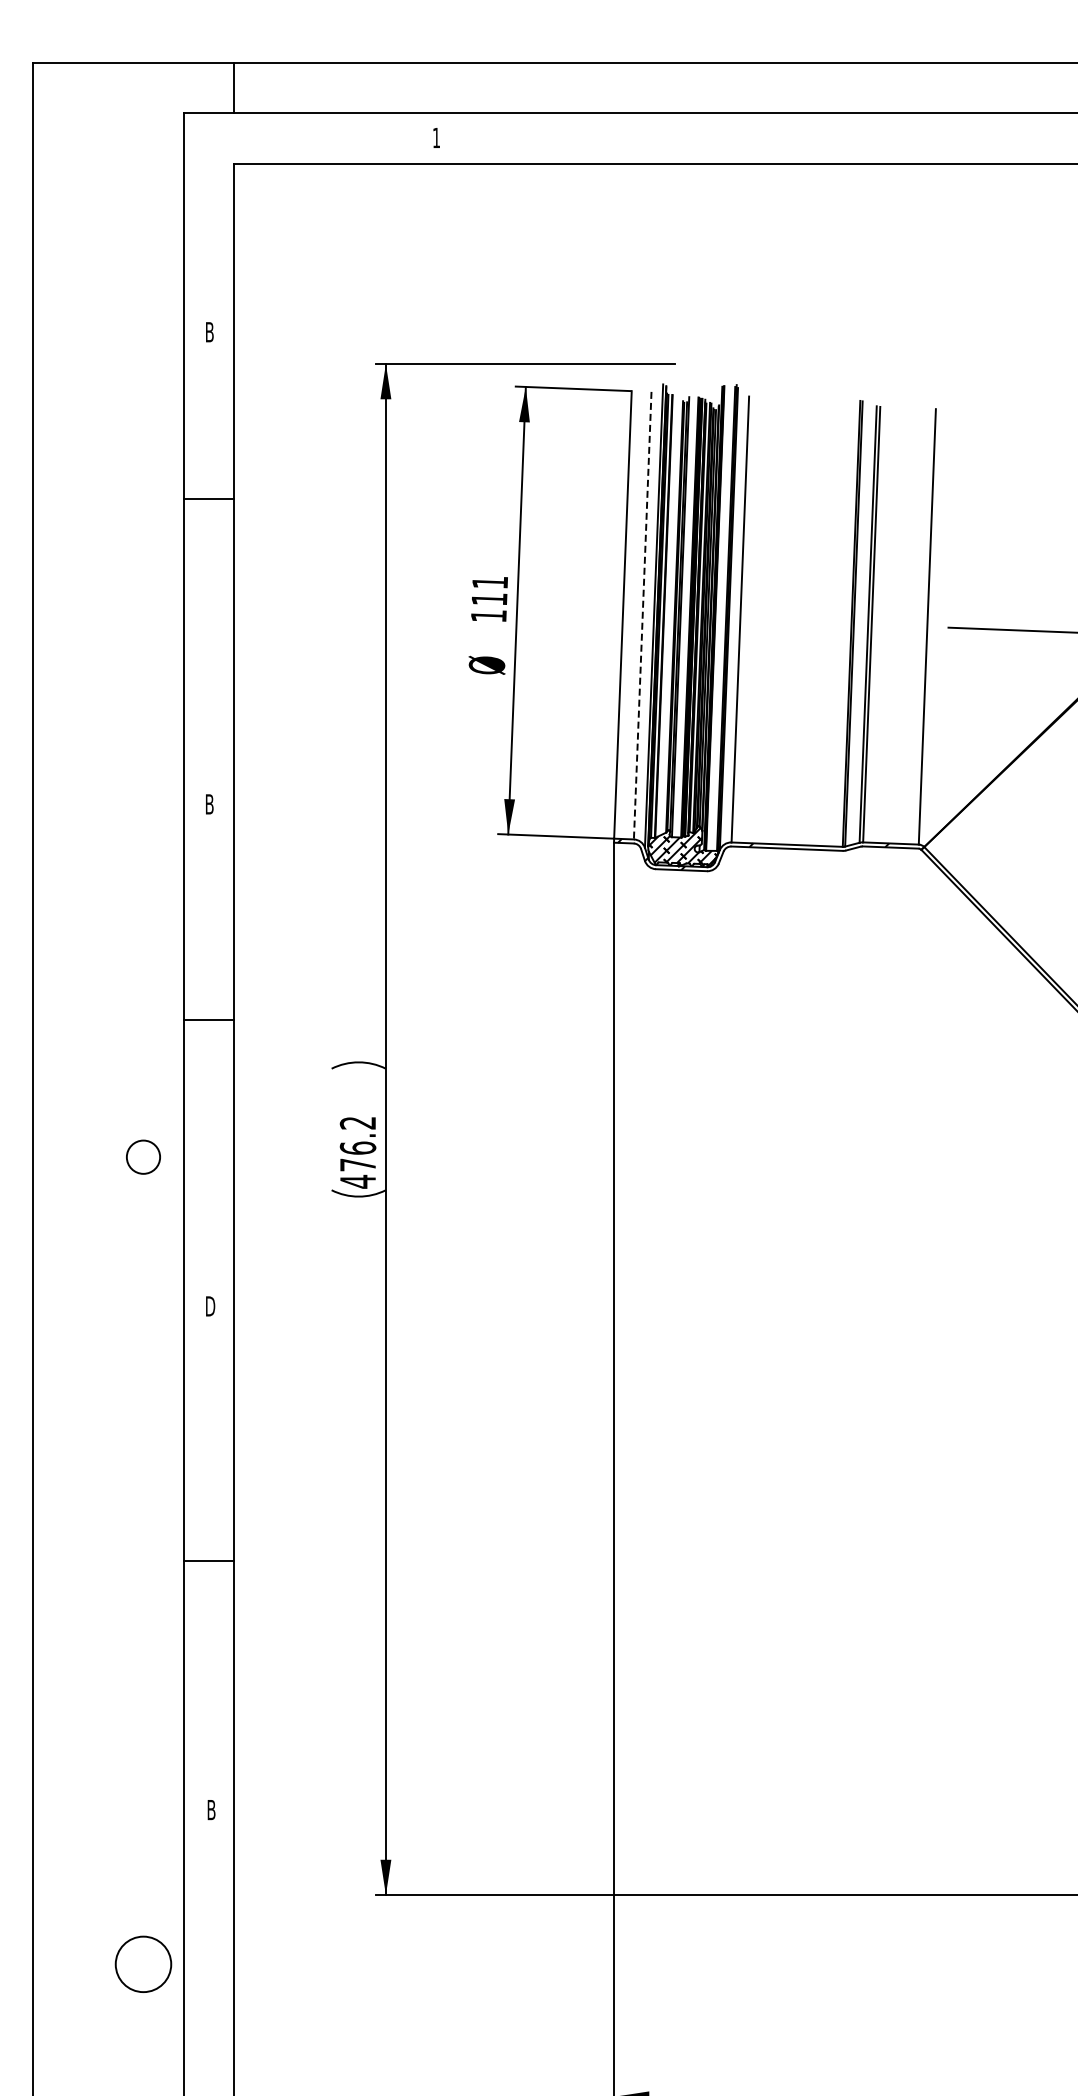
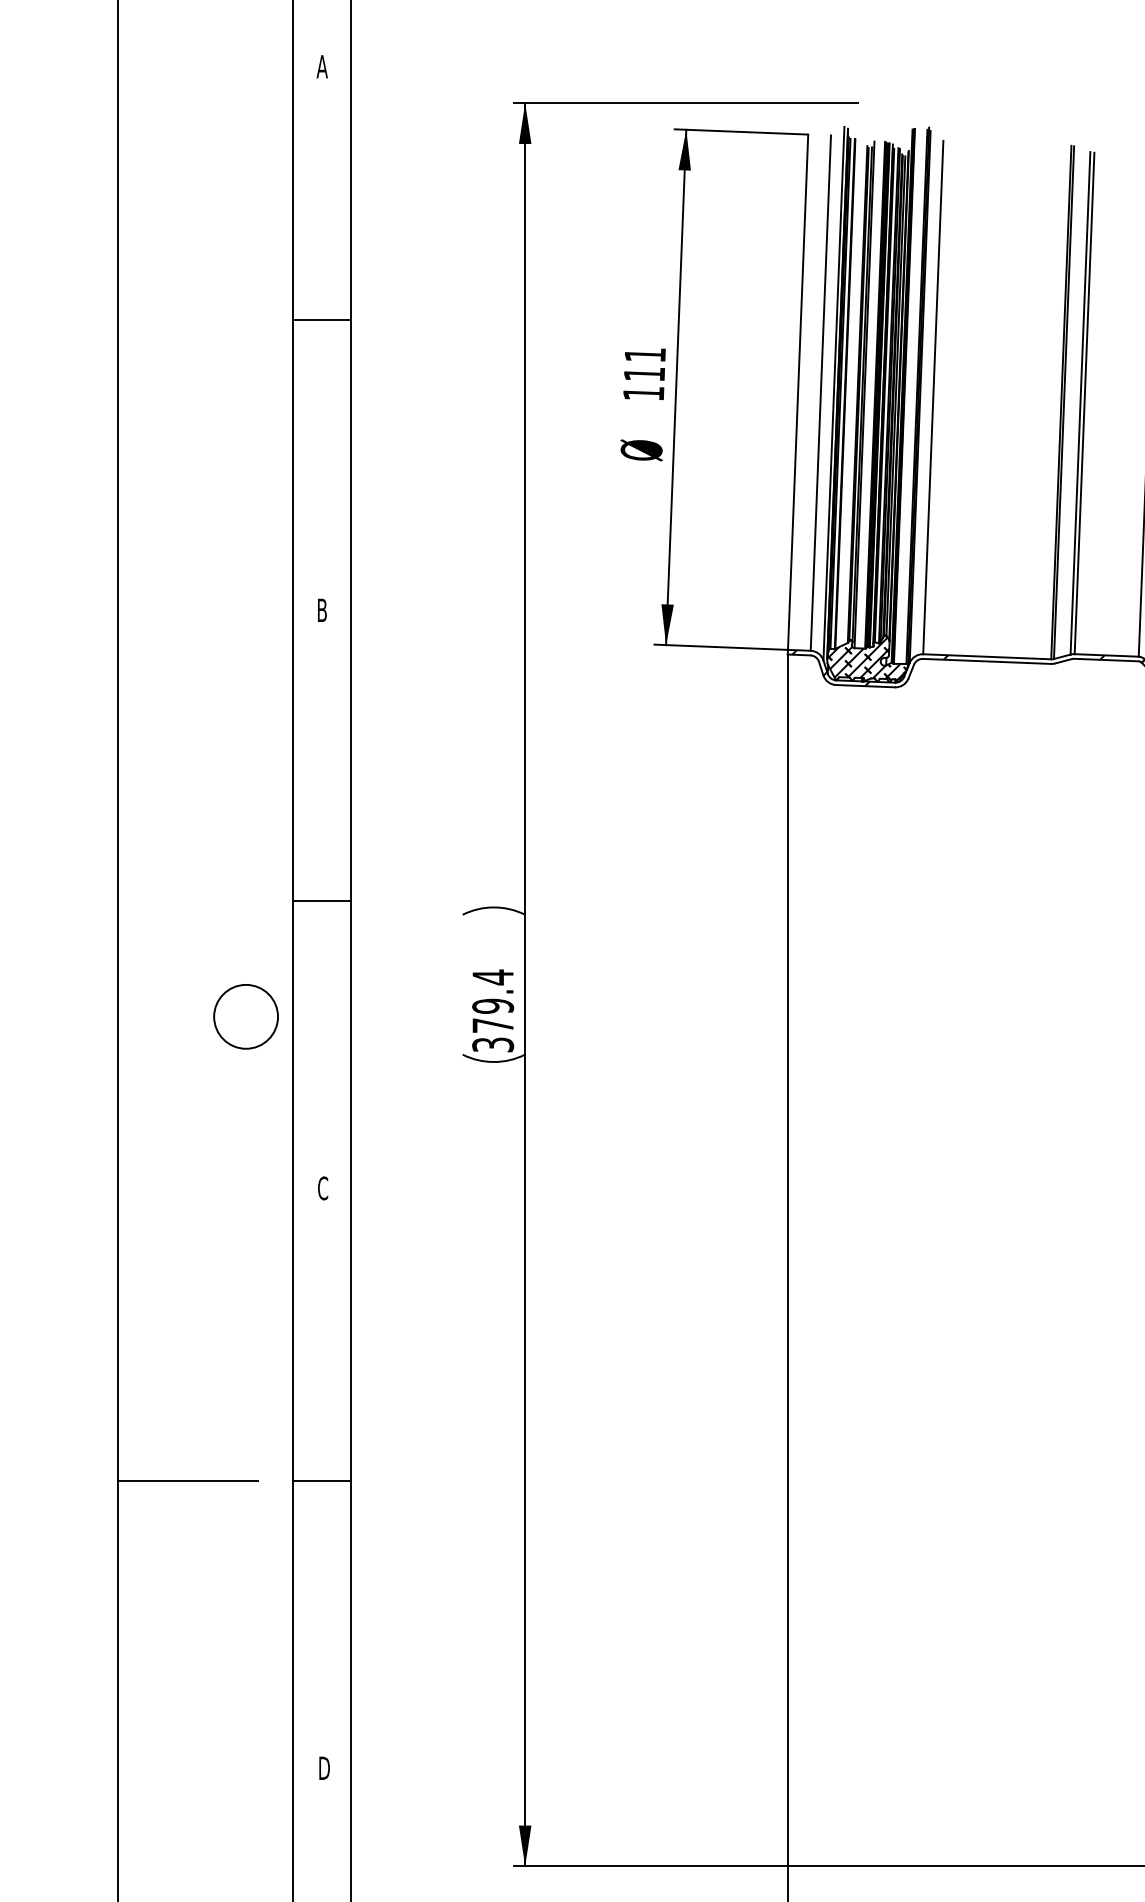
text: (209, 332) -> (322, 67), B -> A
line: (208, 499) -> (320, 320), moved
line: (642, 615) -> (820, 392), dashed -> solid
line: (208, 1019) -> (320, 900), moved
text: (357, 1152) -> (492, 1011), 476.2 -> 379.4
circle: (143, 1156) -> (246, 1015), size x1.67
text: (210, 1306) -> (323, 1188), D -> C
line: (92, 1560) -> (187, 1480), added
text: (211, 1810) -> (324, 1768), B -> D

